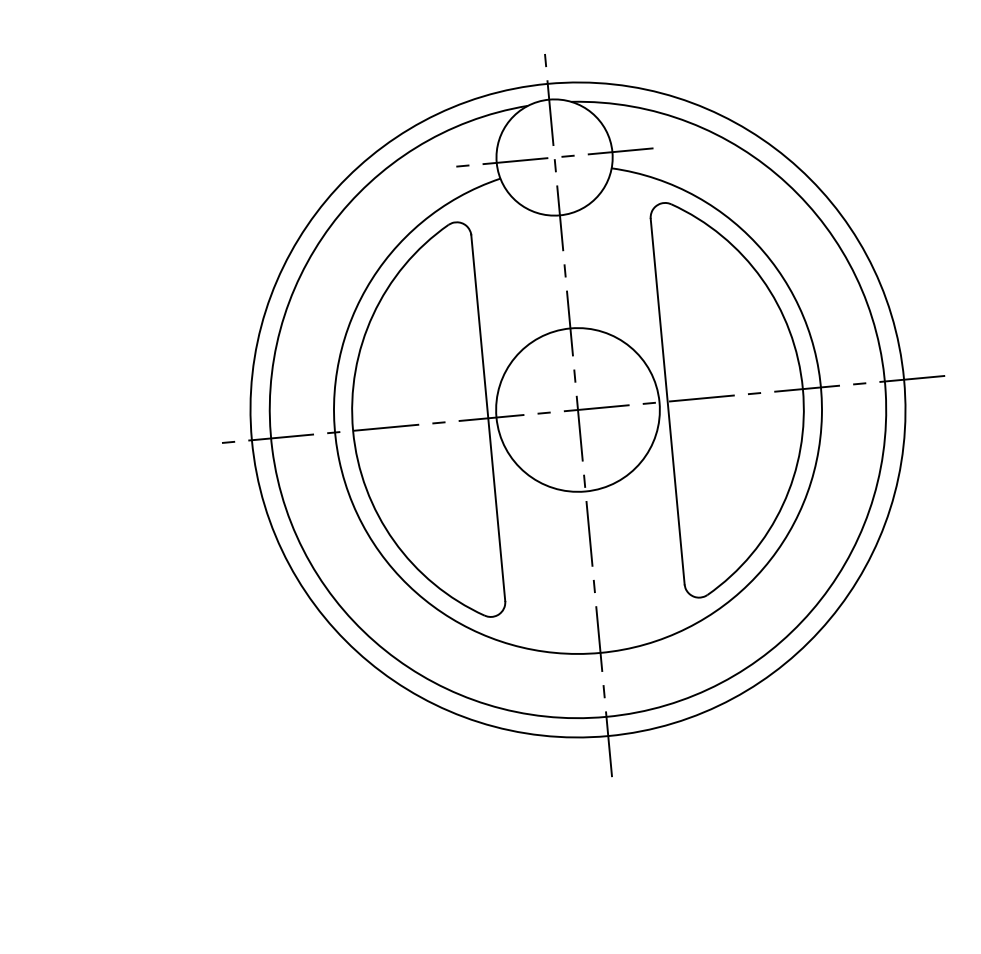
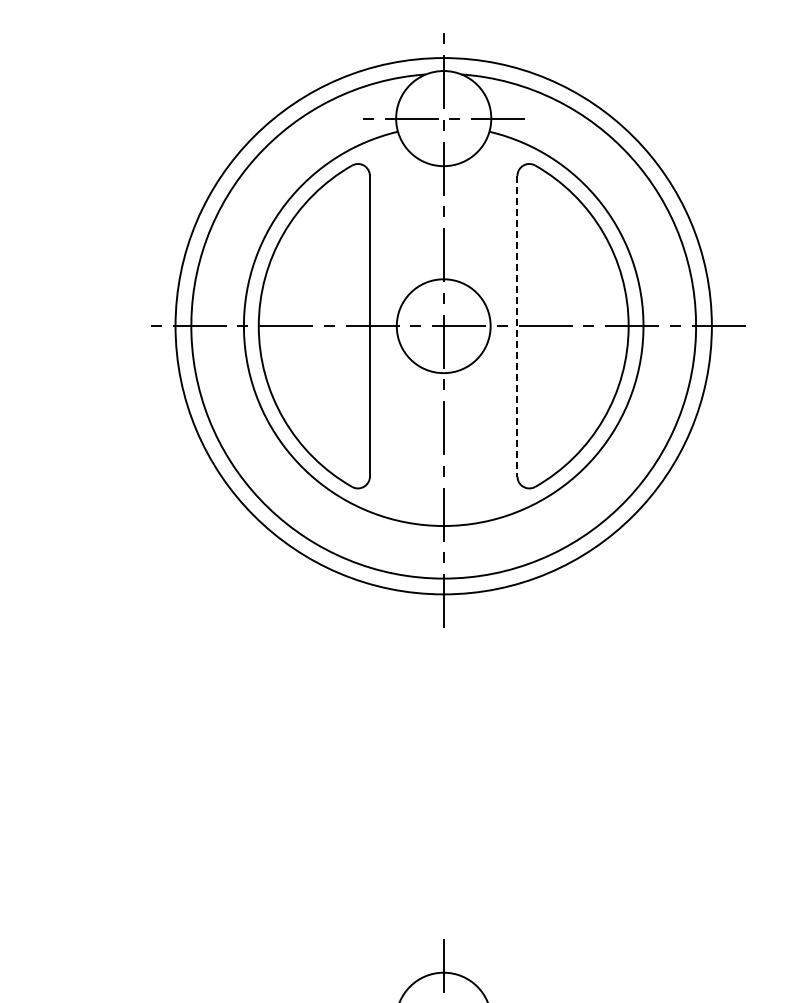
line: (667, 401) -> (517, 326), solid -> dashed
circle: (577, 410) -> (443, 326), size x0.7

